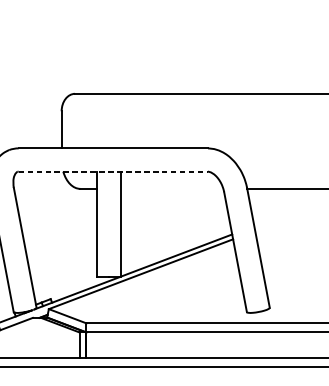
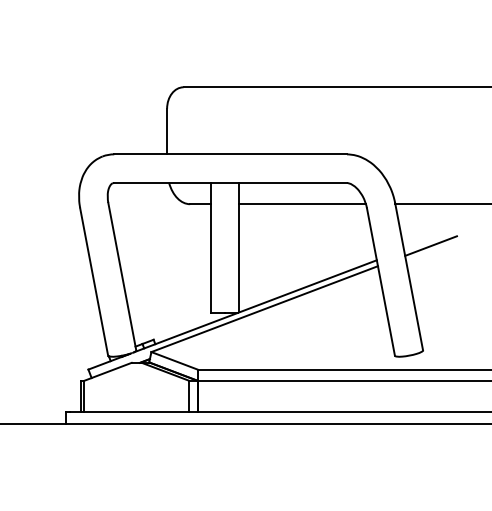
line: (114, 172) -> (231, 183), dashed -> solid
line: (171, 189) -> (302, 204), added
line: (275, 222) -> (430, 245), added

